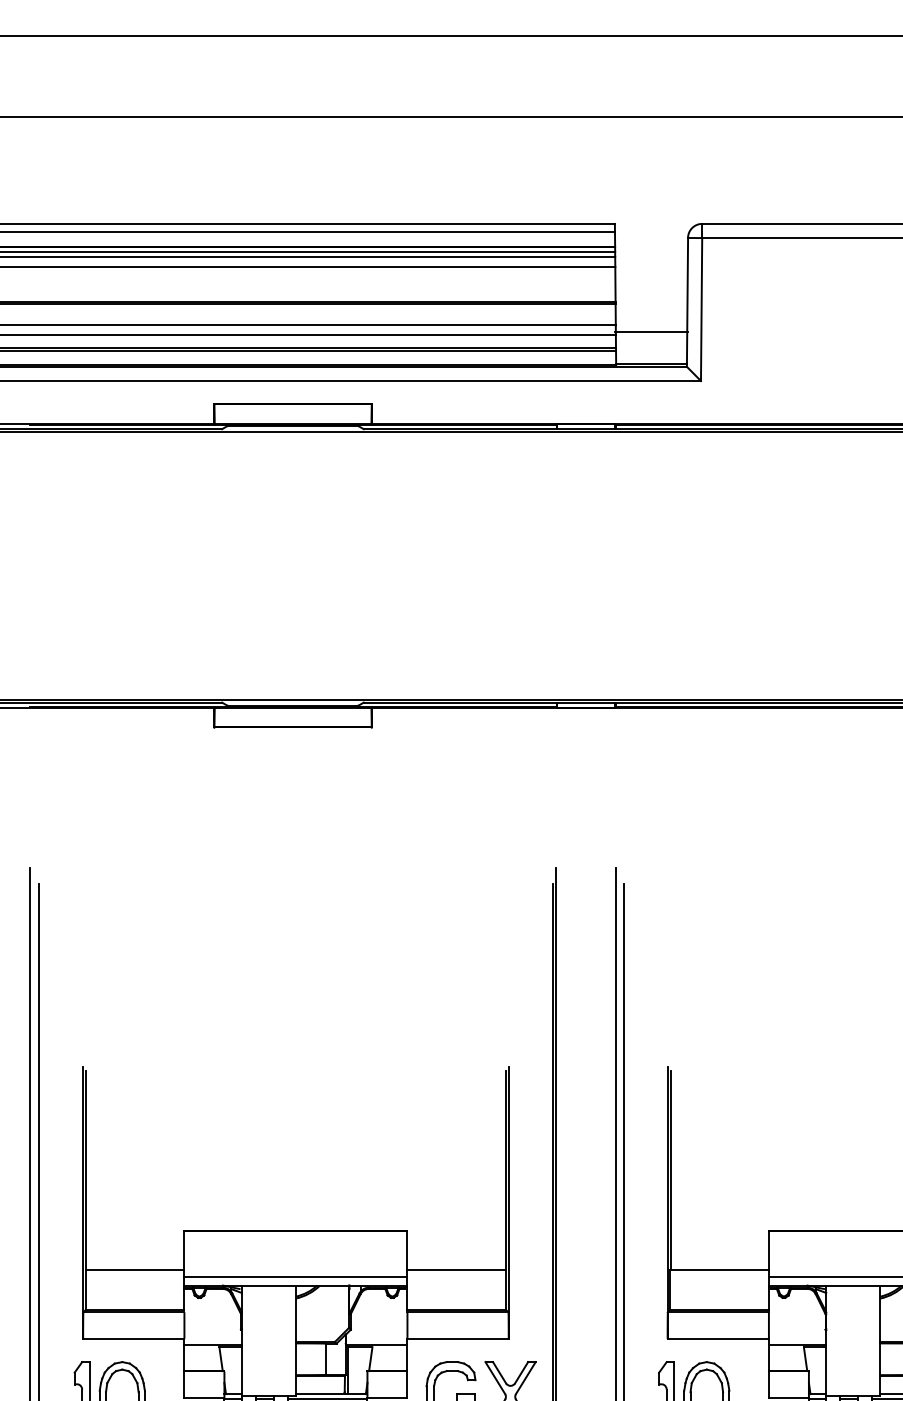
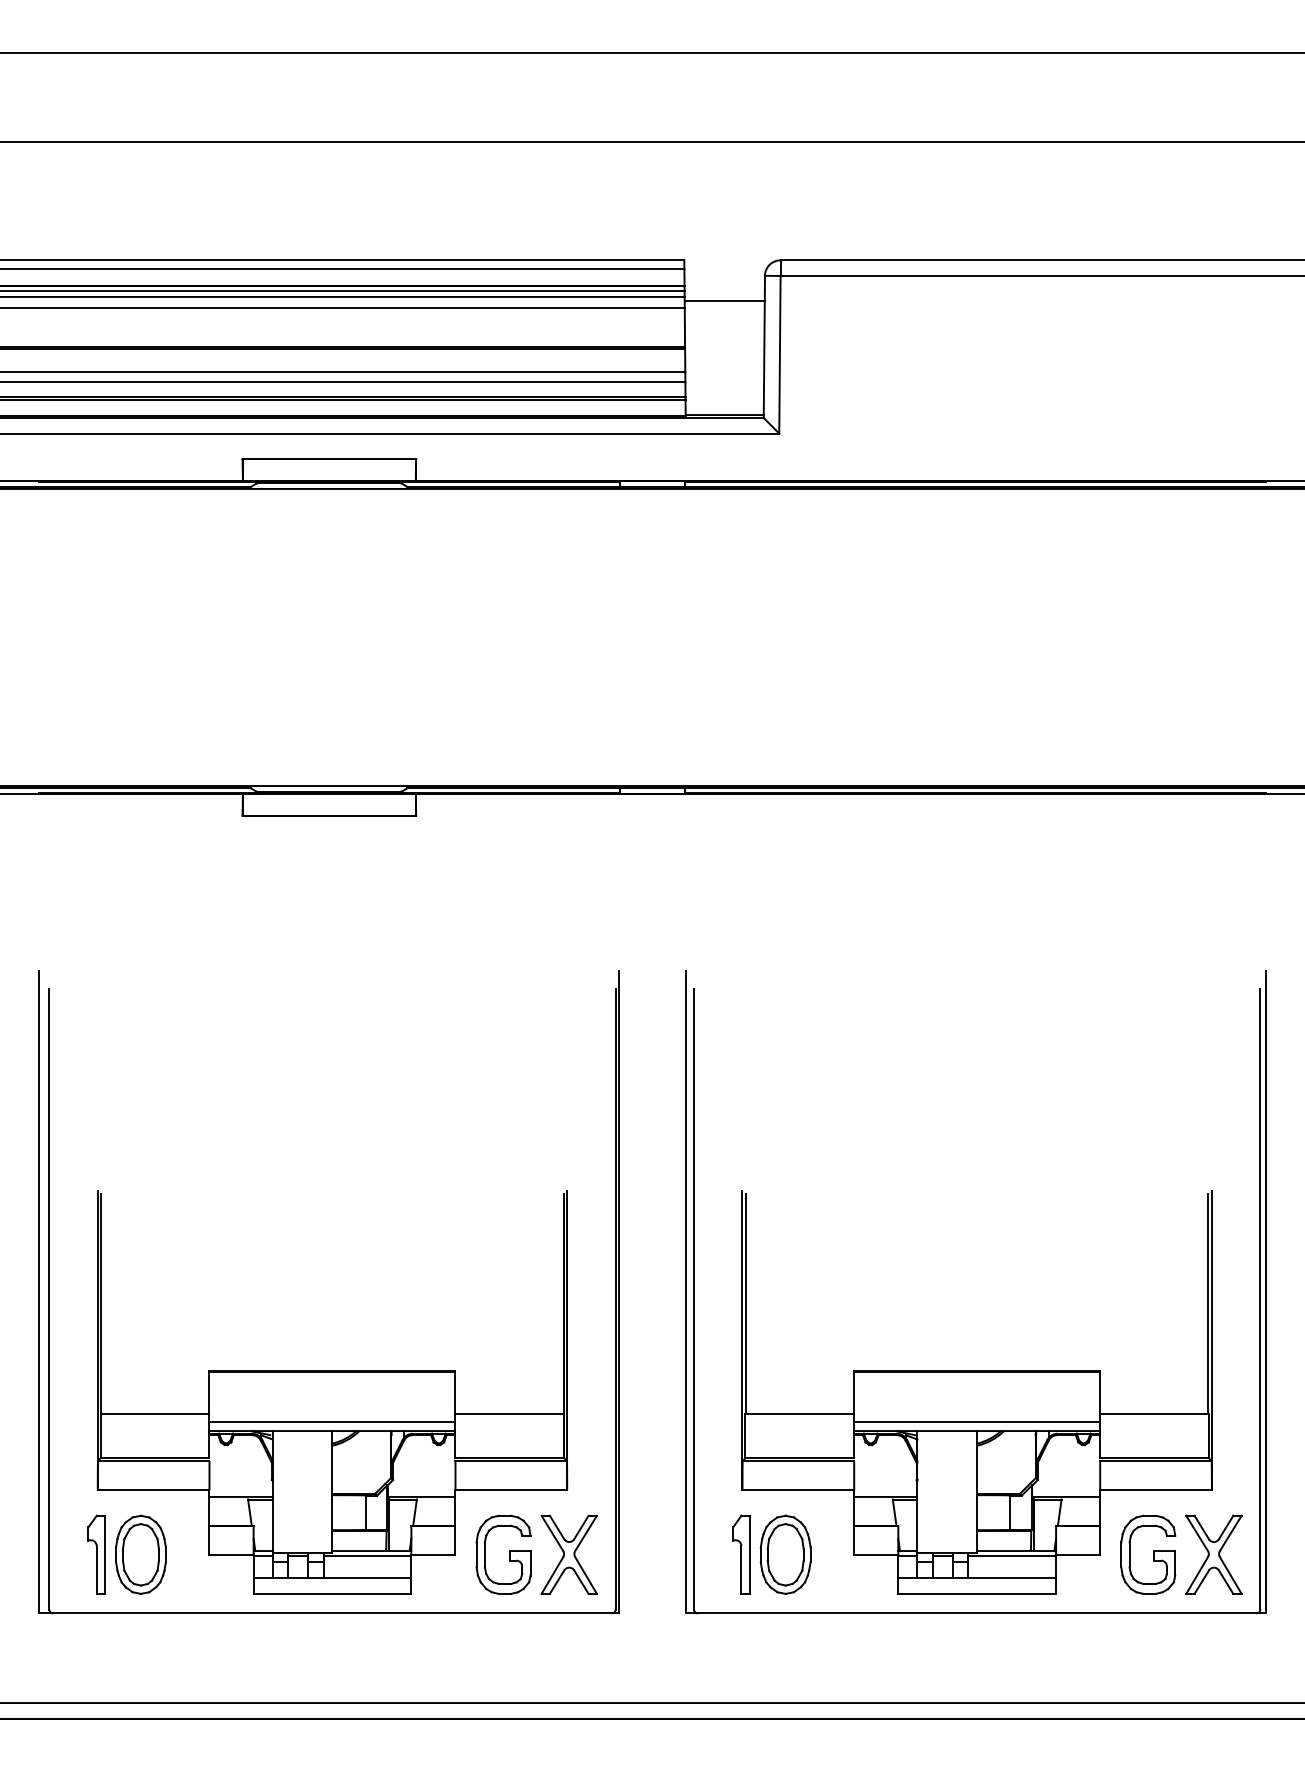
line: (651, 331) -> (724, 301), moved

